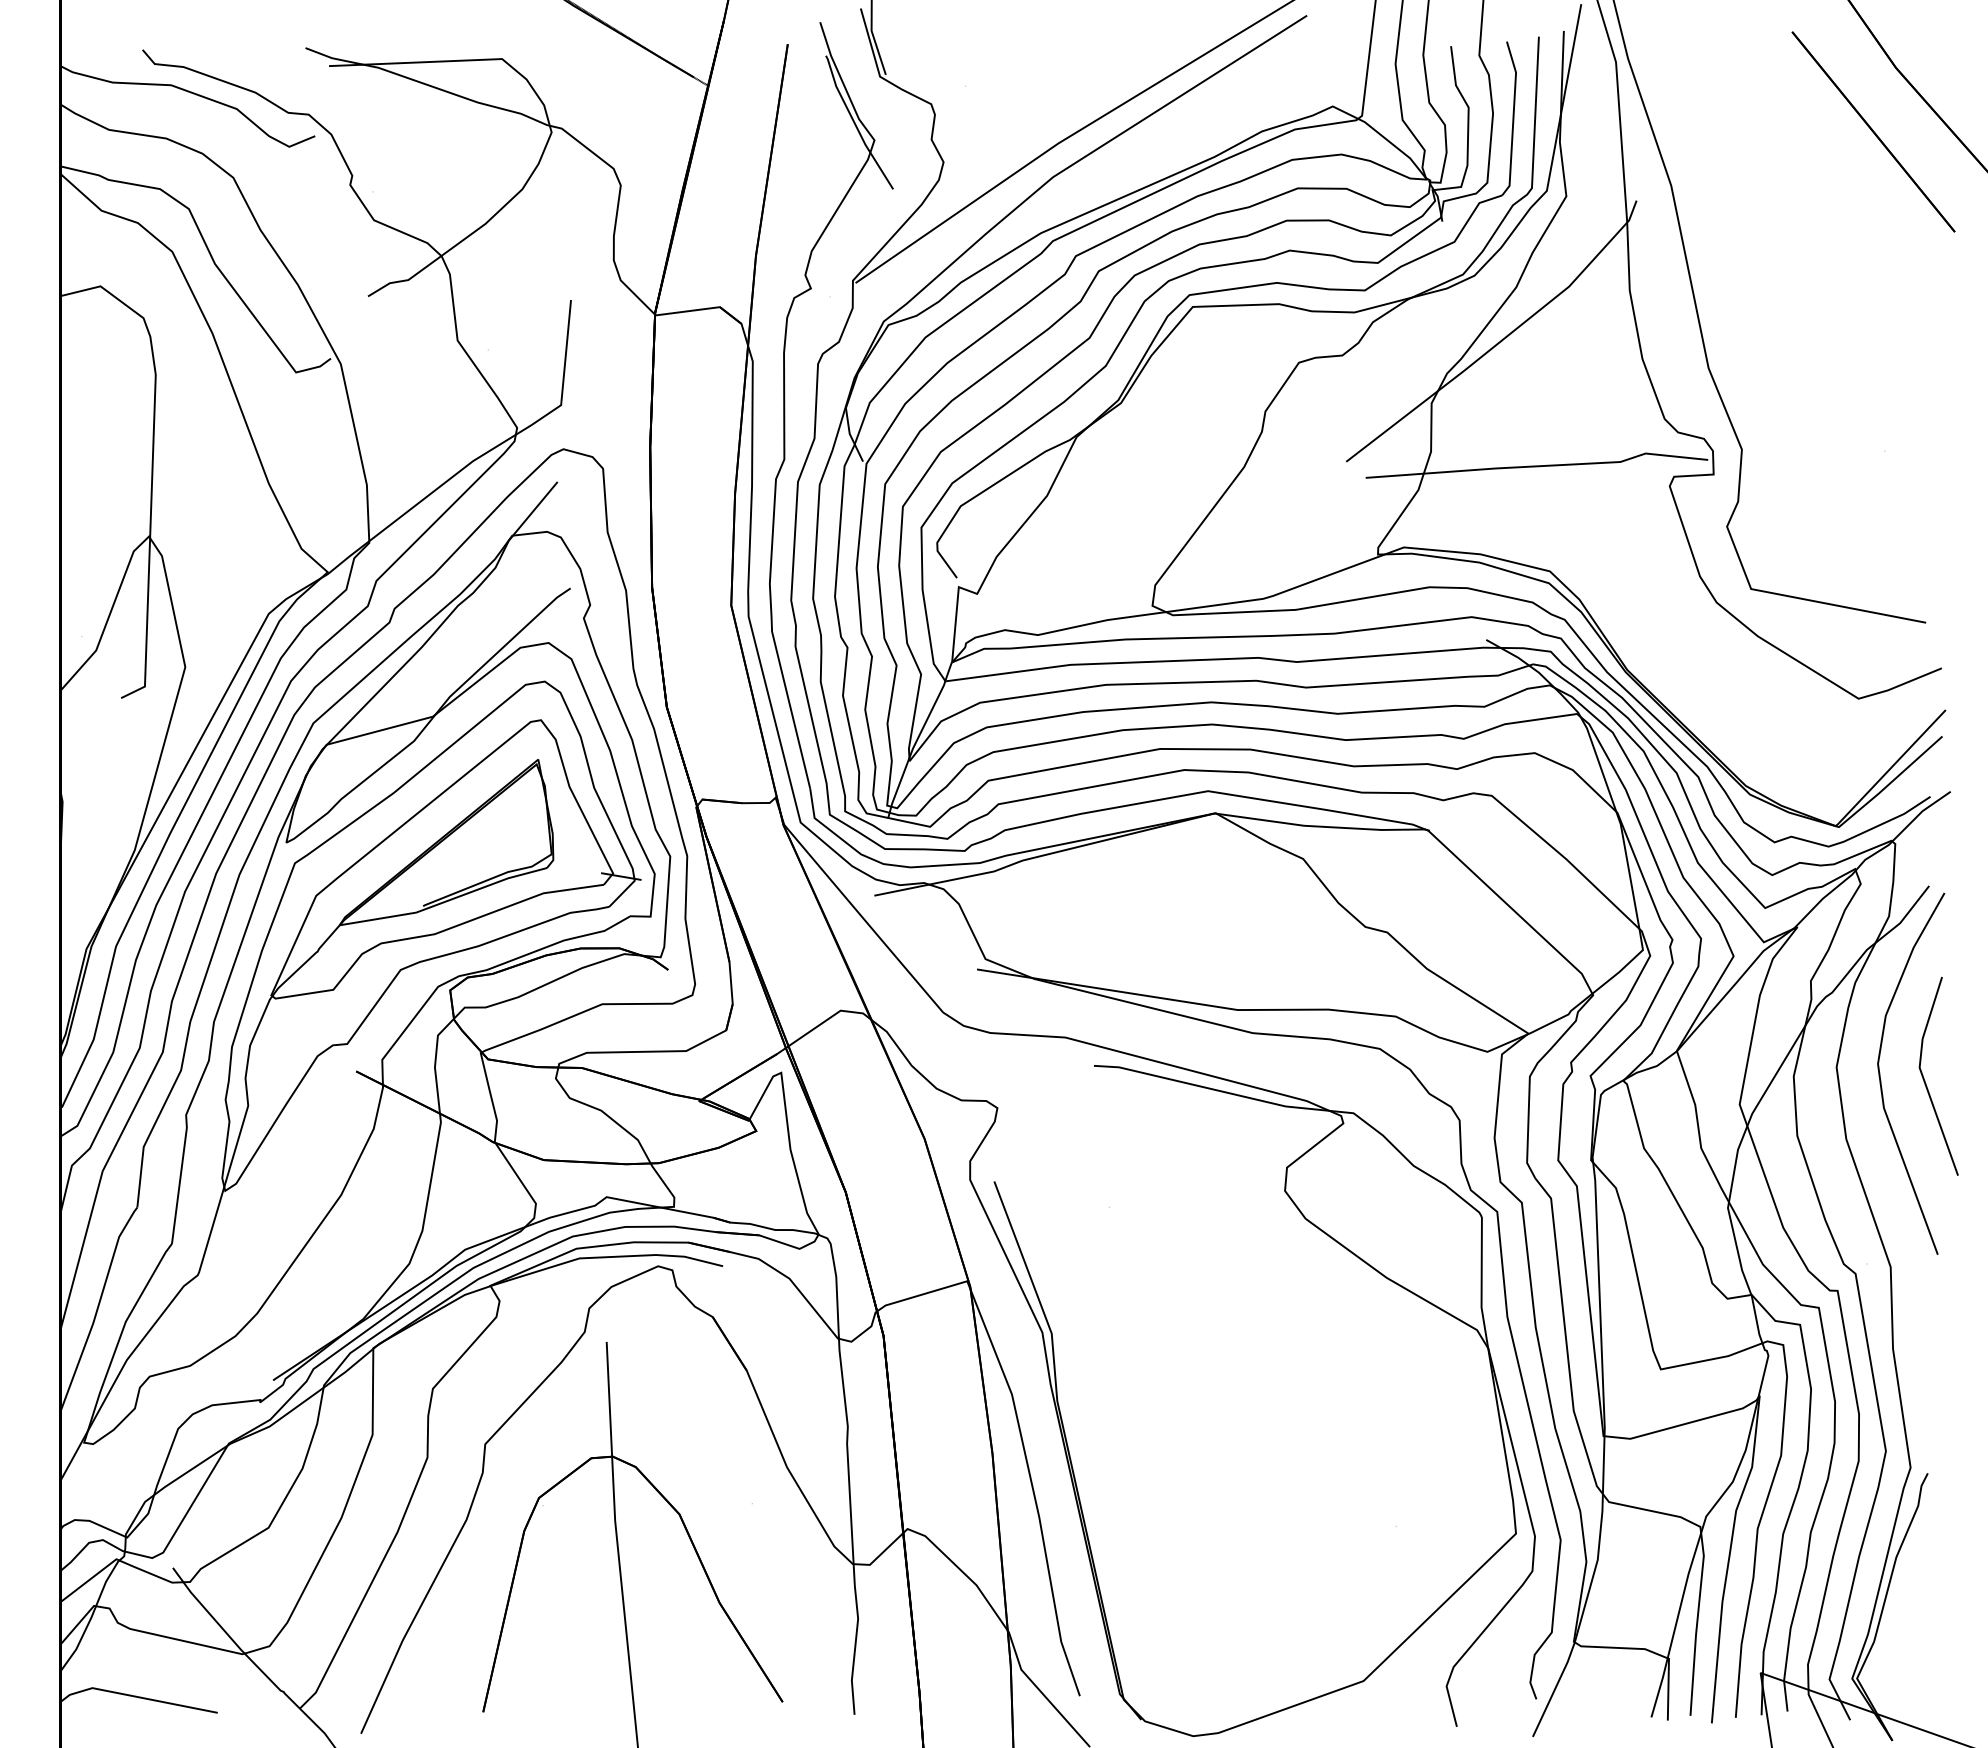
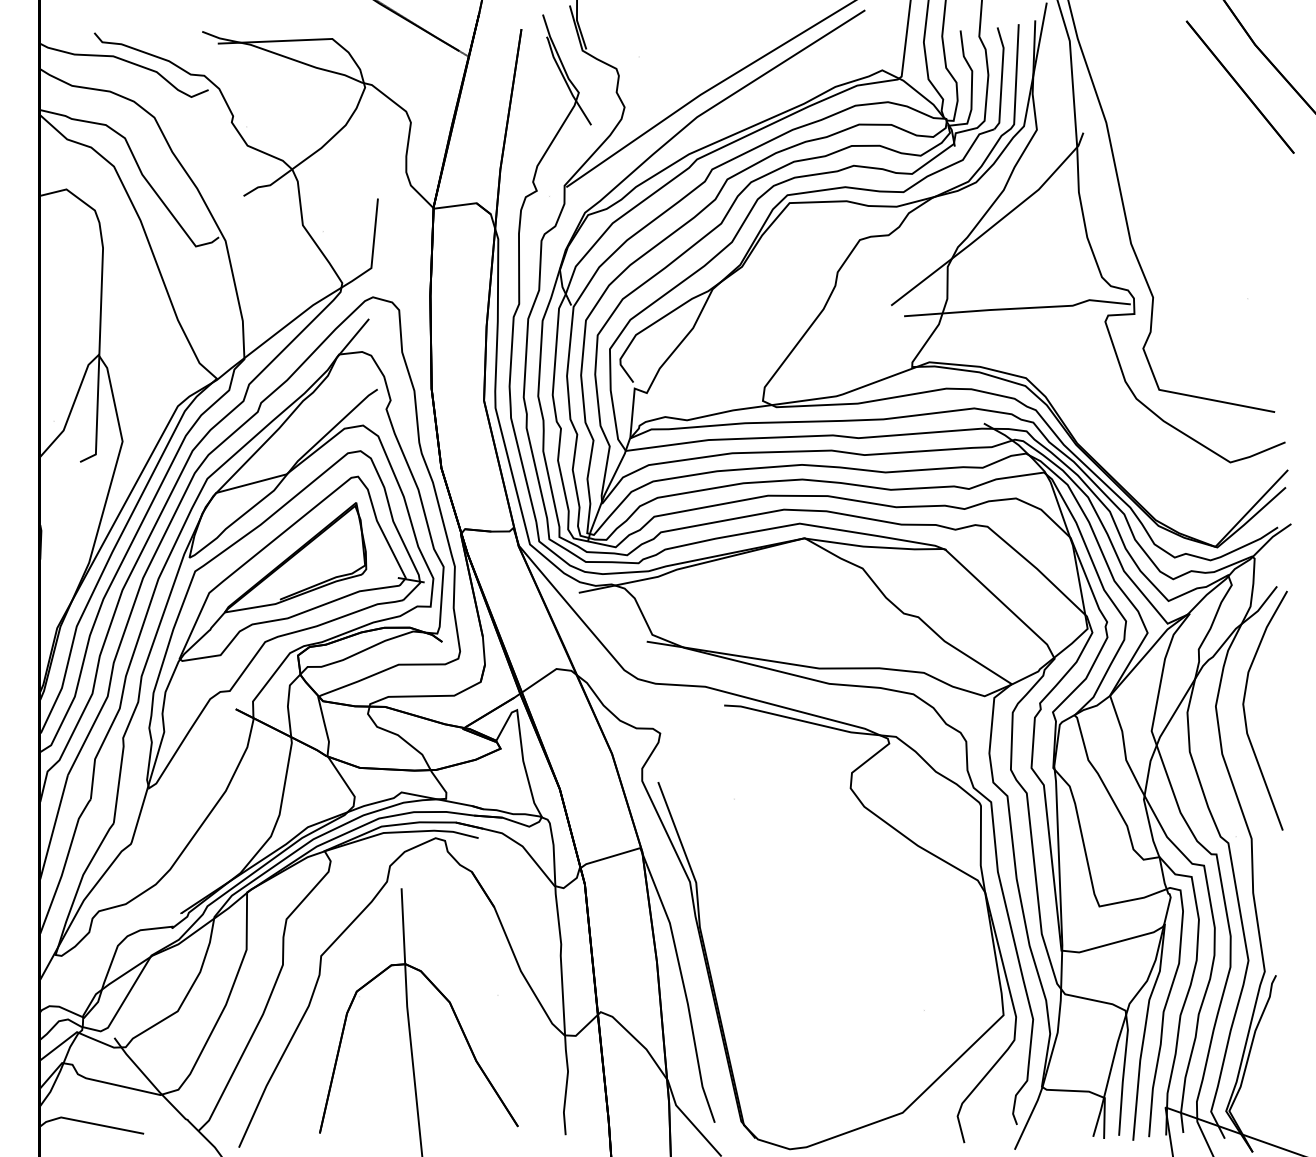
line: (1926, 1082) -> (1275, 716), removed

